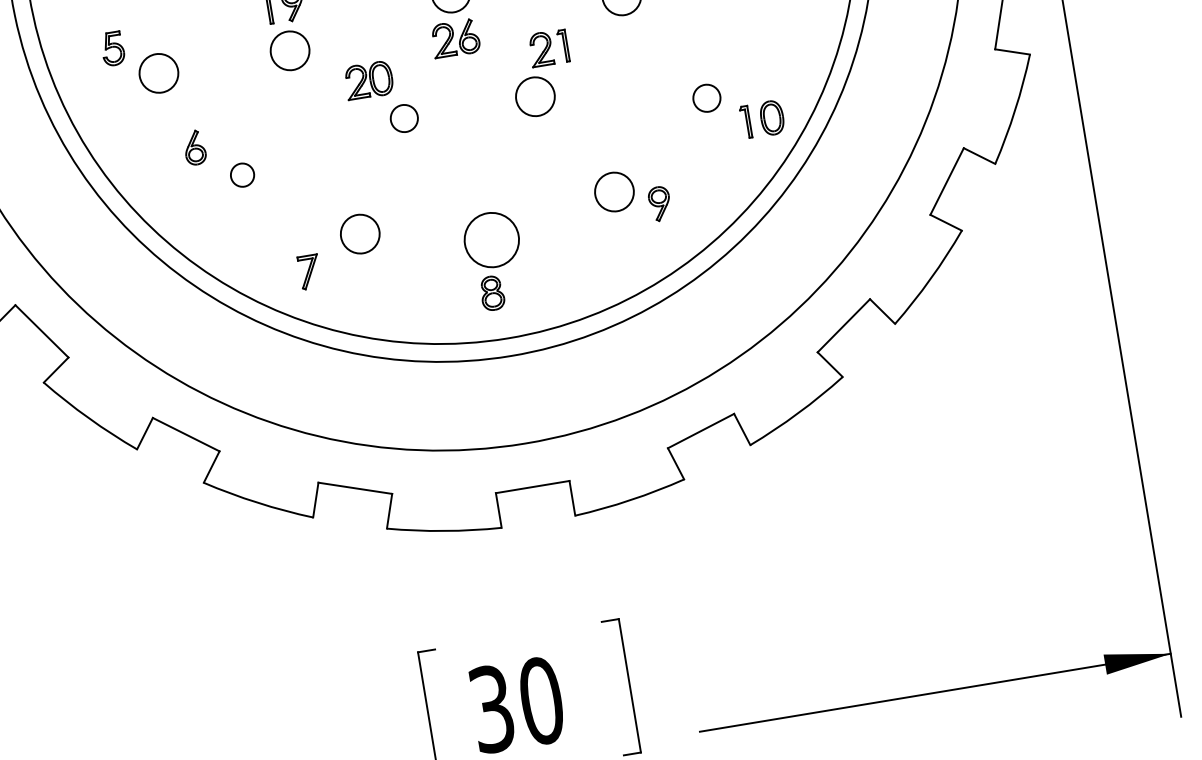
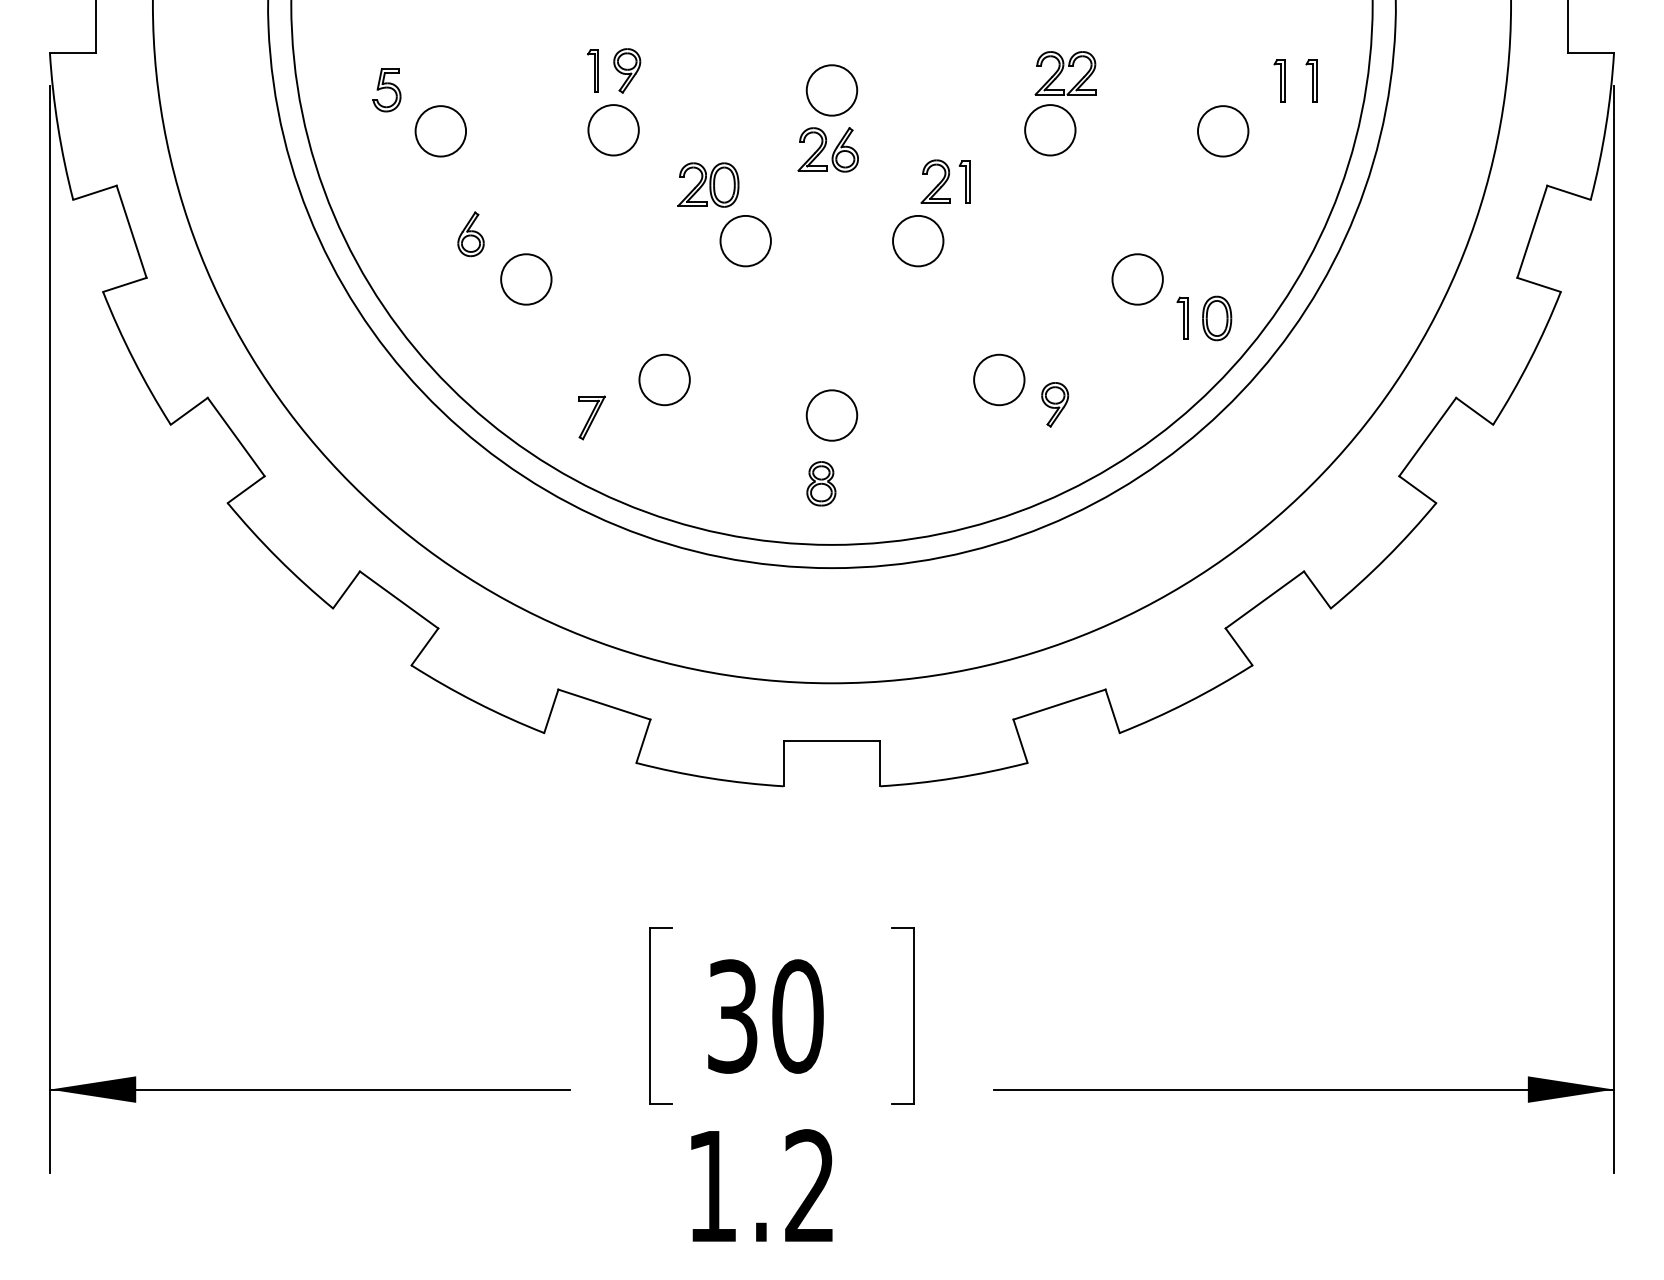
circle: (706, 98) -> (1137, 279), size x1.43
circle: (404, 118) -> (745, 241), size x1.43
circle: (242, 175) -> (526, 279), size x1.67
circle: (491, 240) -> (831, 415), size x0.71

